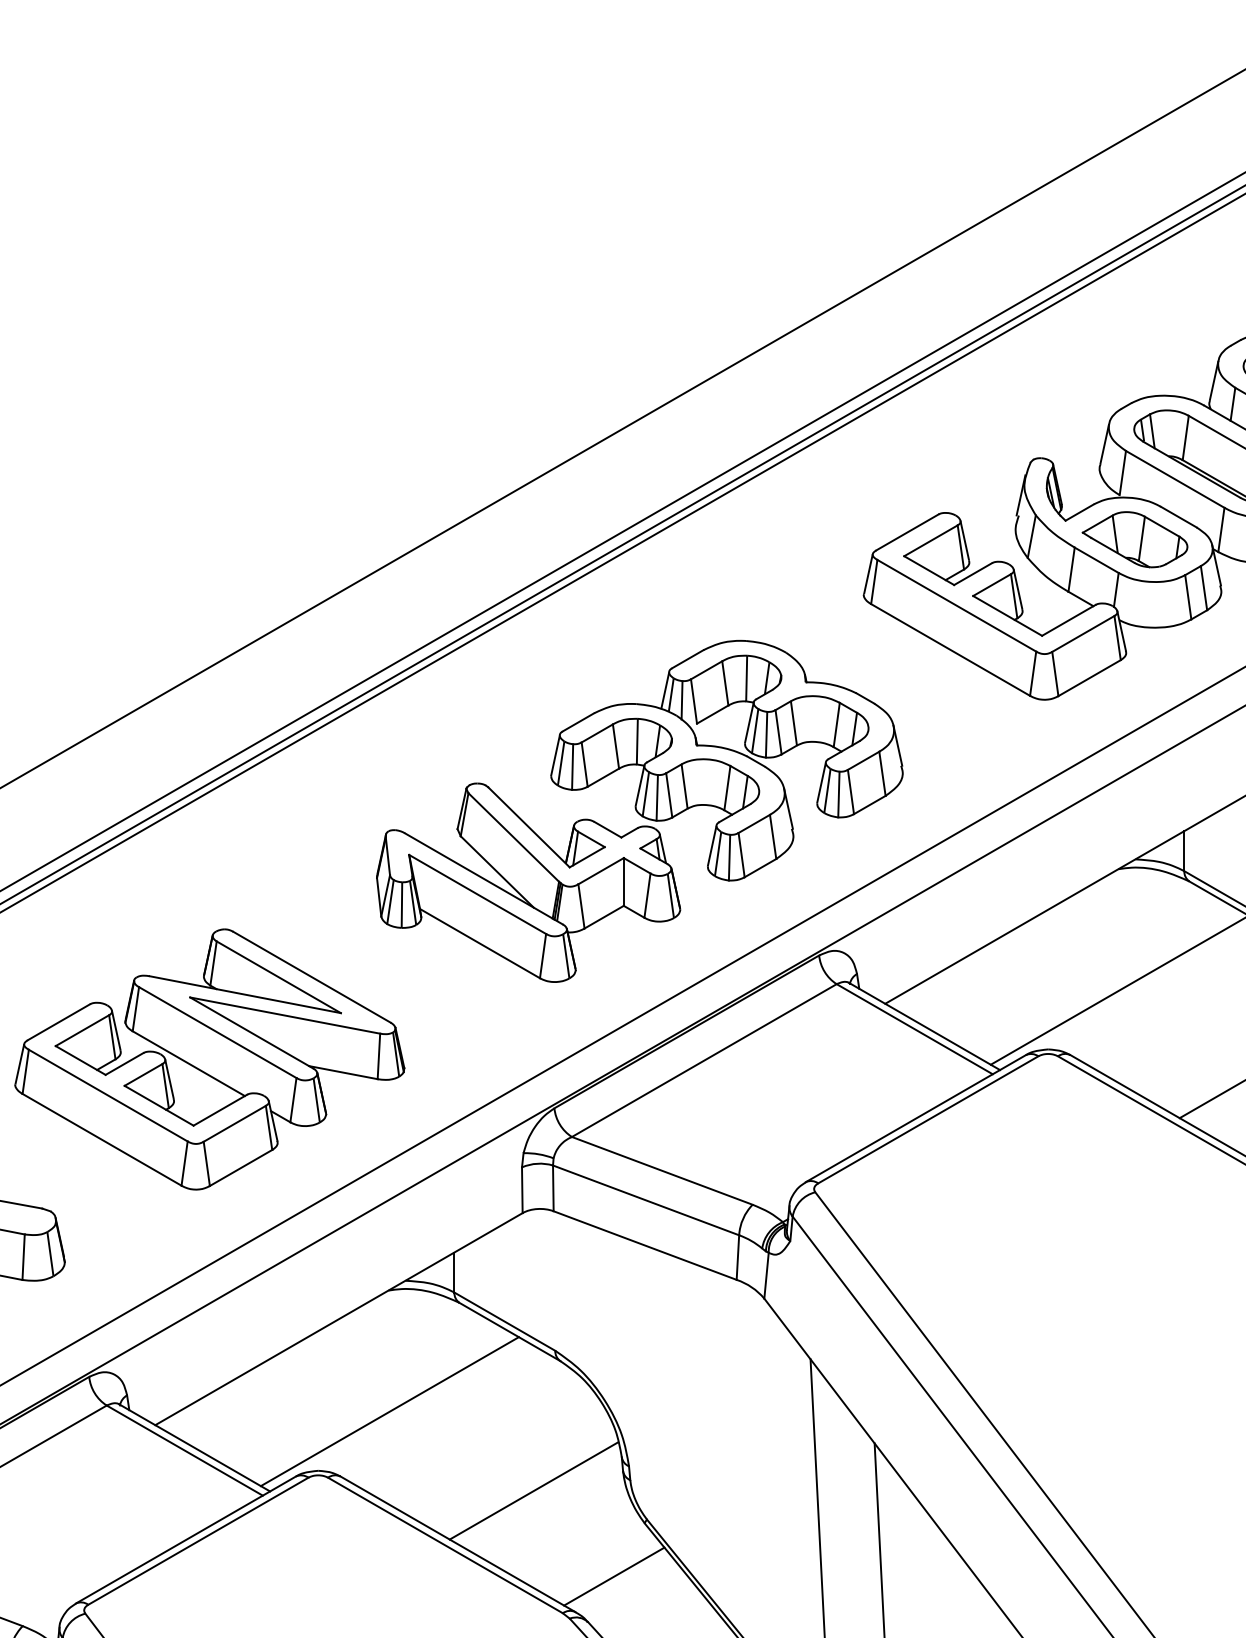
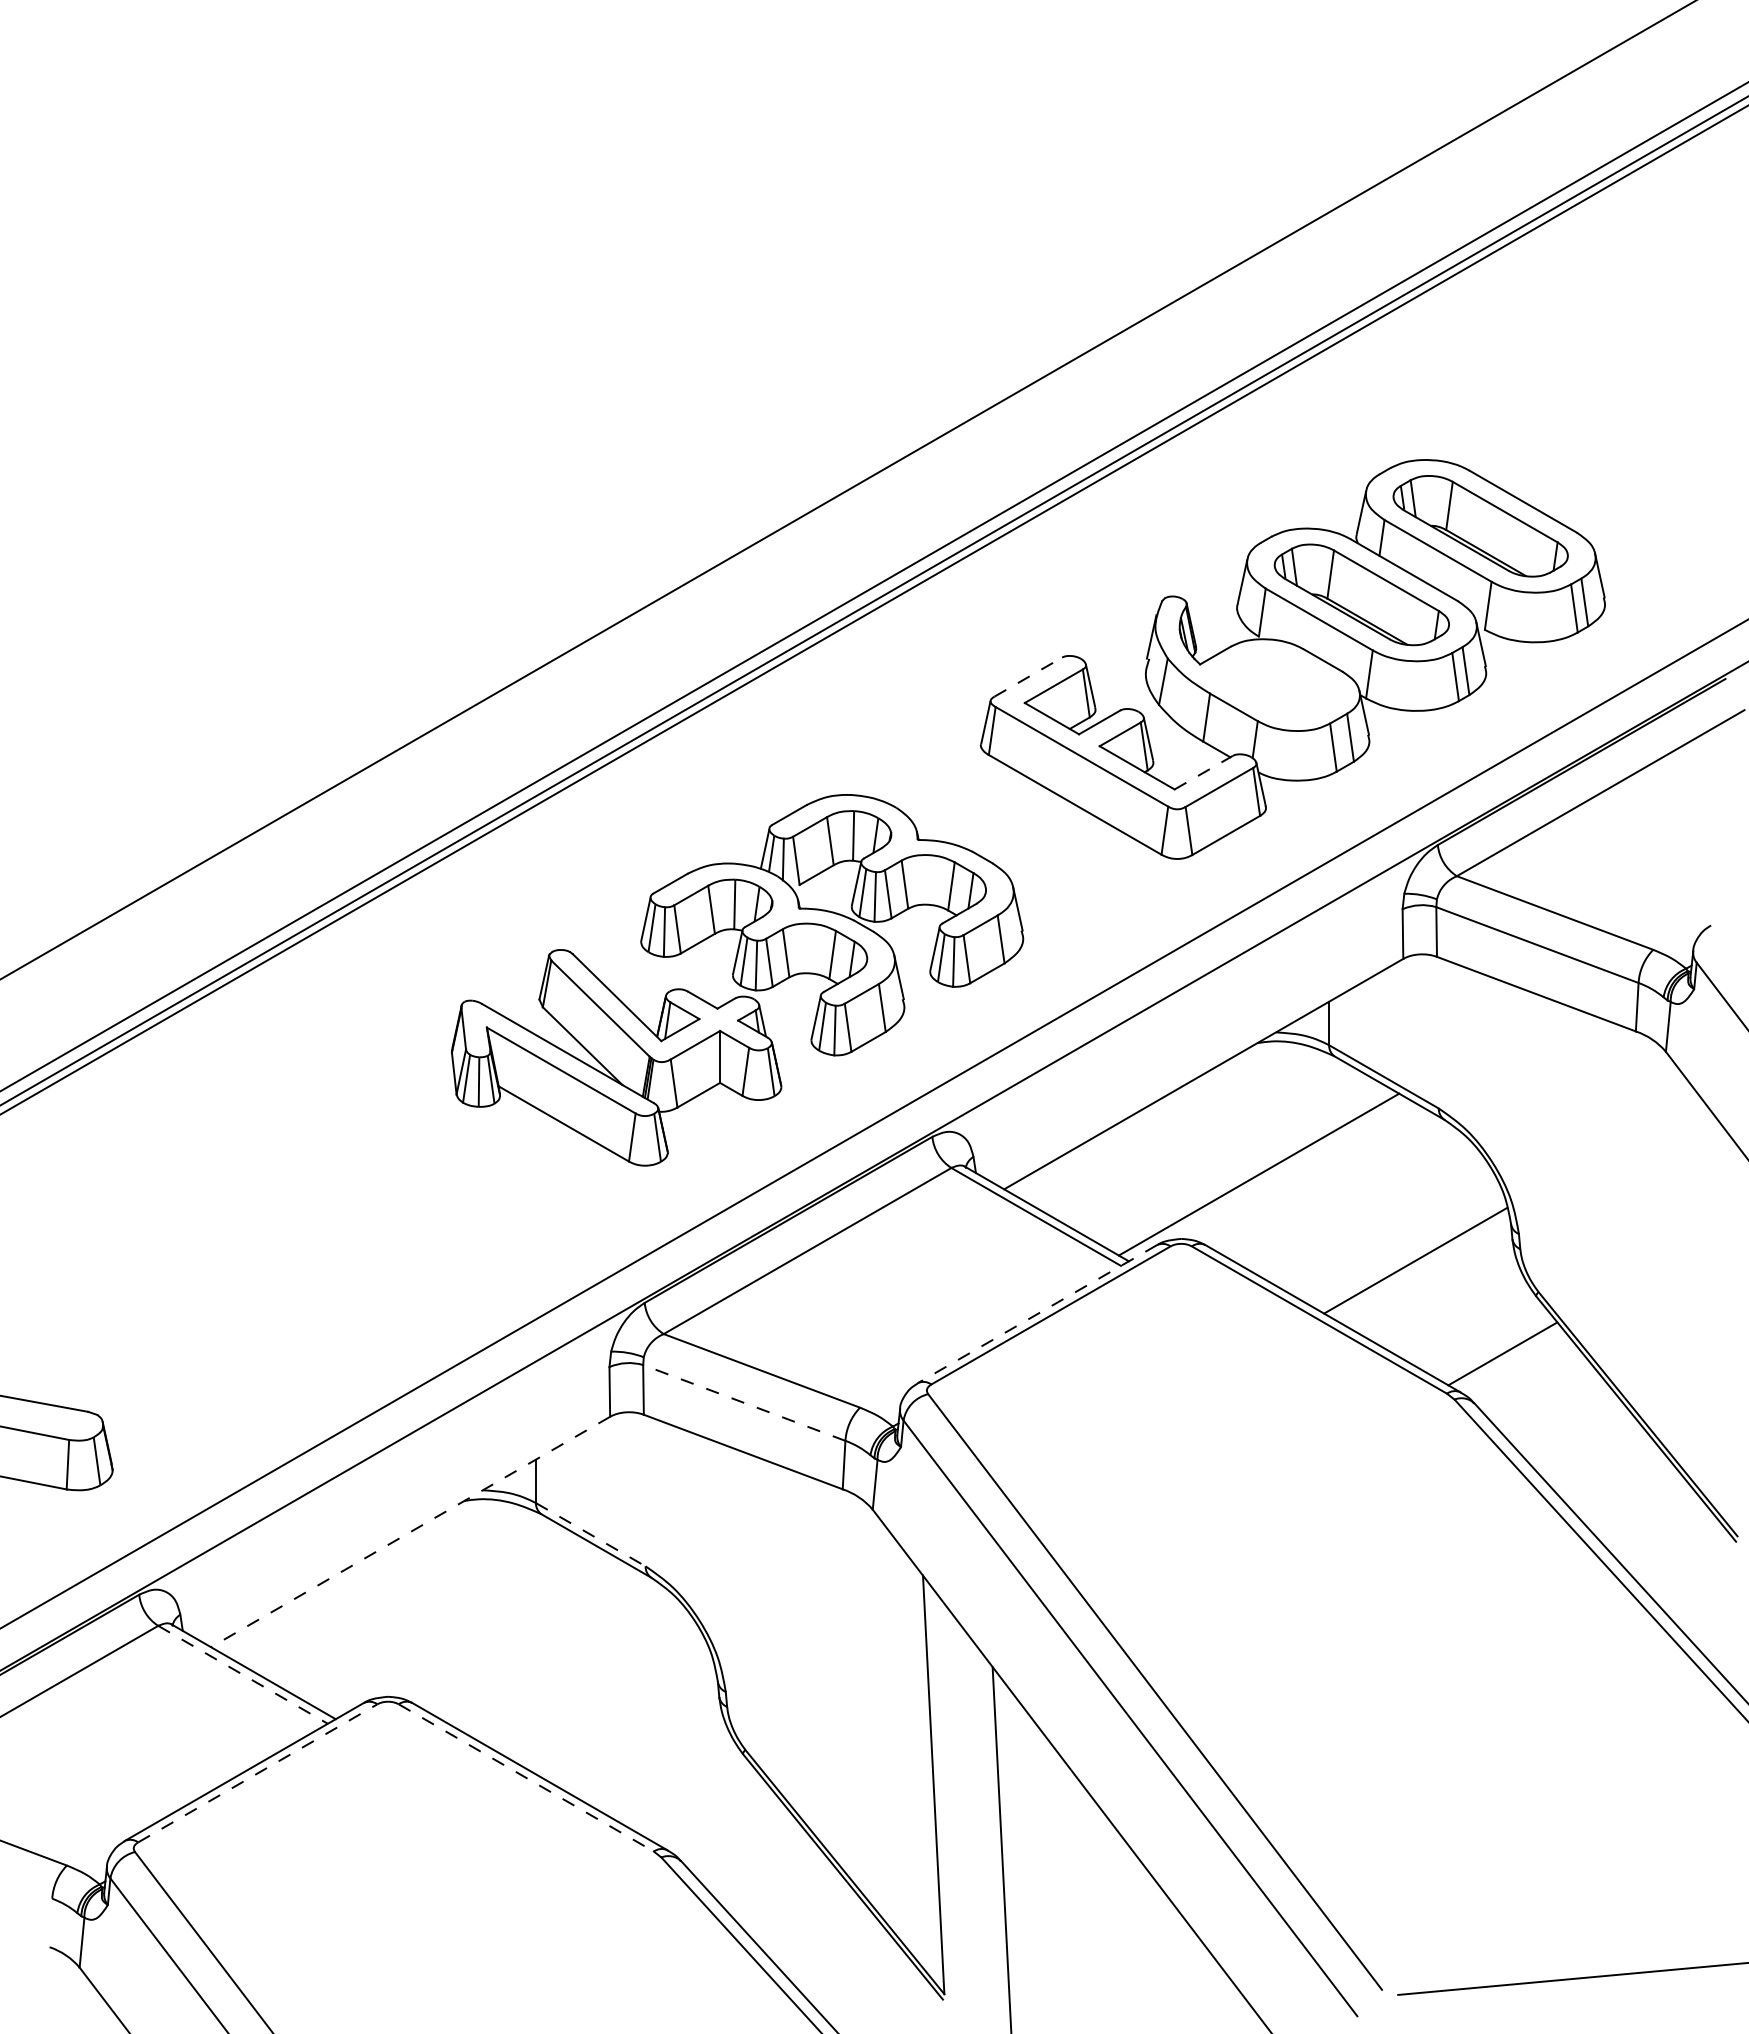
line: (907, 531) -> (1028, 676), solid -> dashed
part: (1134, 539) -> (1275, 684), removed
line: (1068, 620) -> (1203, 772), solid -> dashed
part: (209, 1059) -> (269, 1249), removed
line: (915, 1118) -> (1037, 1314), solid -> dashed
line: (646, 1199) -> (744, 1402), solid -> dashed
line: (338, 1319) -> (410, 1532), solid -> dashed
line: (505, 1321) -> (591, 1534), solid -> dashed
line: (389, 1411) -> (465, 1632), removed
line: (185, 1450) -> (243, 1674), solid -> dashed
line: (533, 1490) -> (622, 1718), removed
line: (199, 1541) -> (258, 1773), solid -> dashed
line: (445, 1546) -> (526, 1778), solid -> dashed
line: (614, 1576) -> (709, 1811), removed

